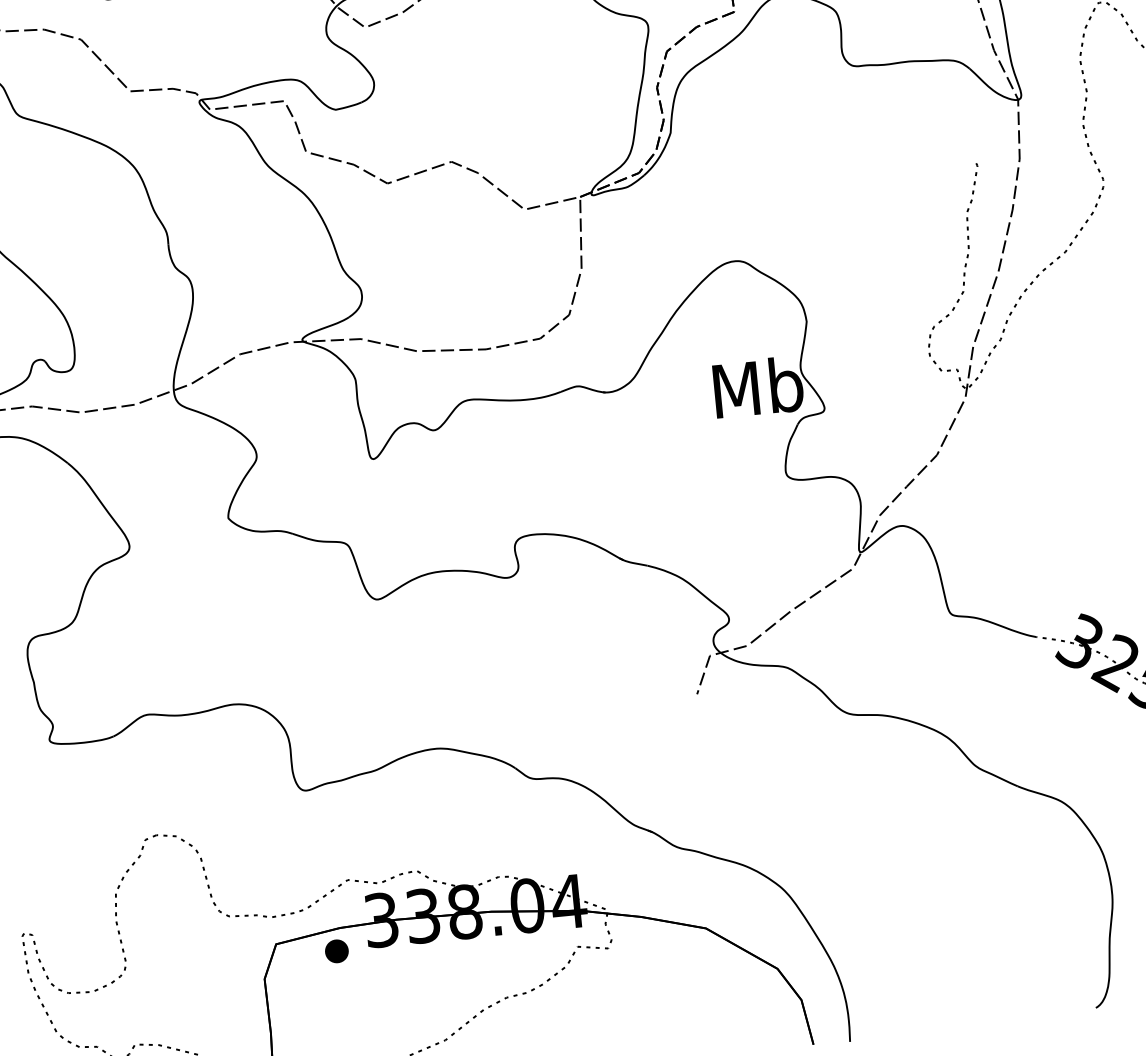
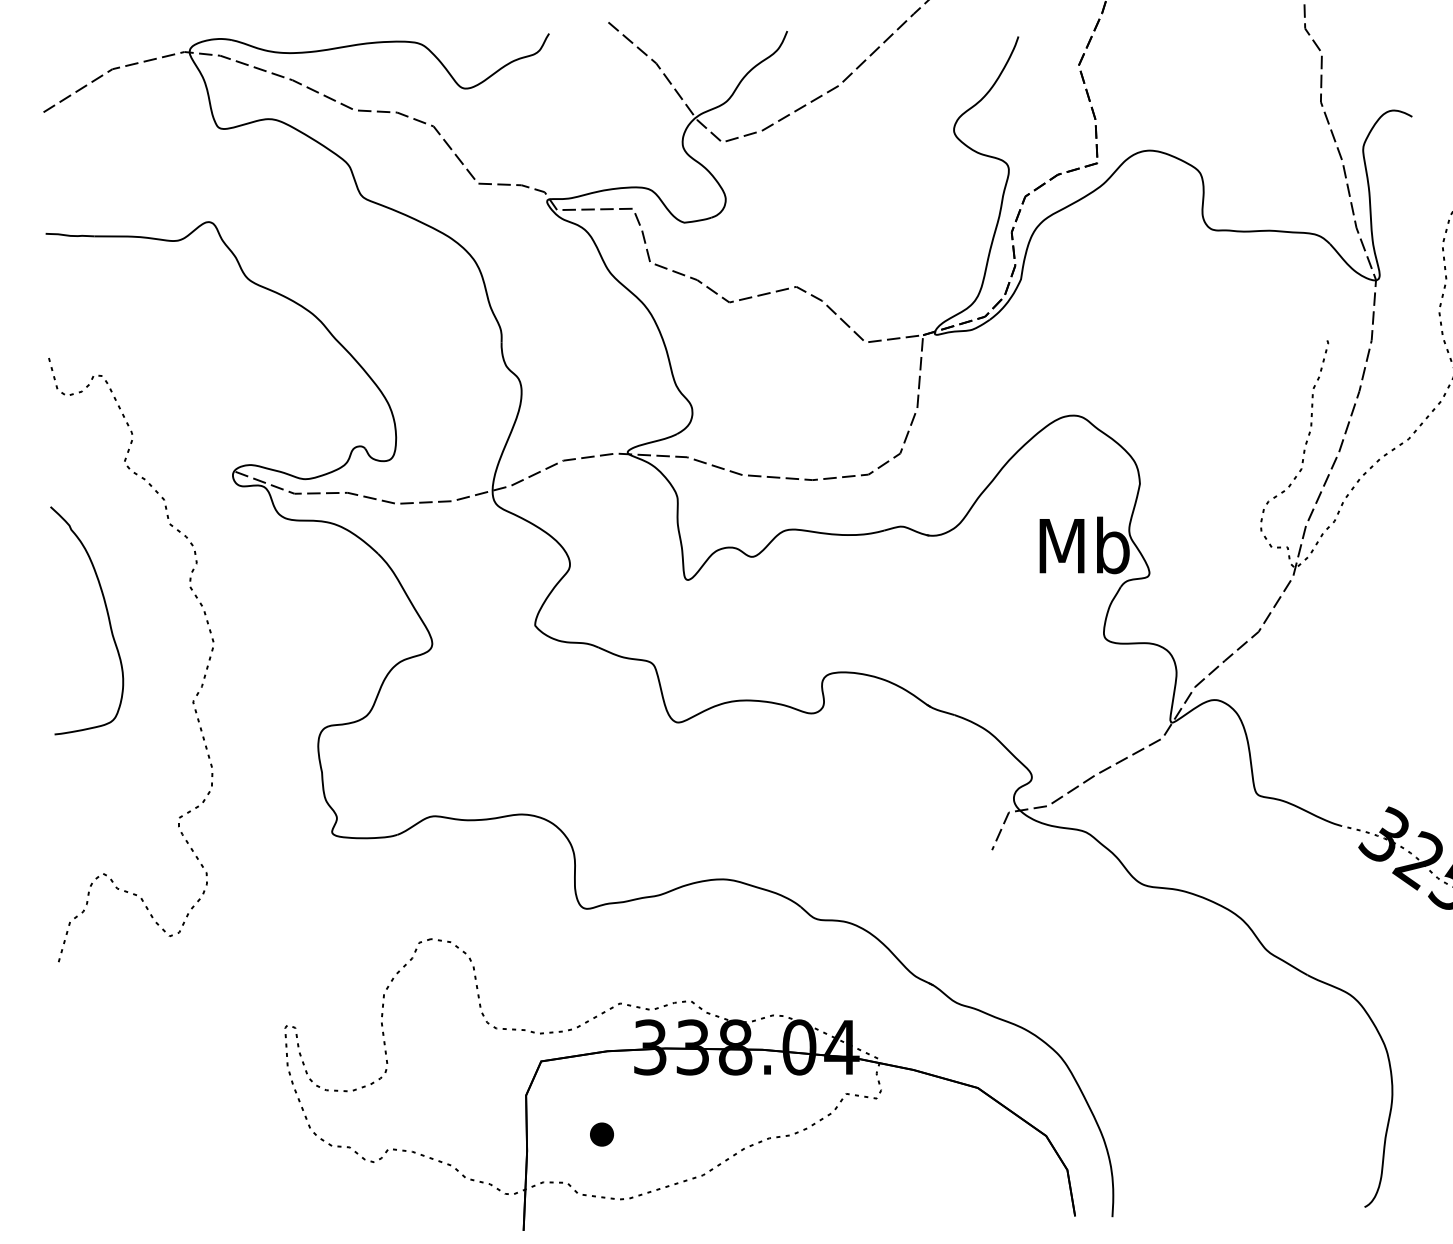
part: (336, 951) -> (601, 1134), moved

